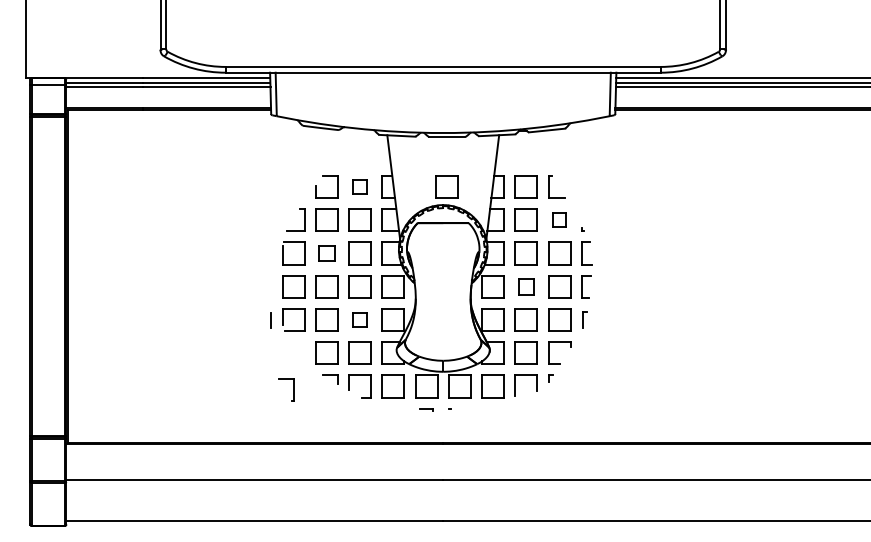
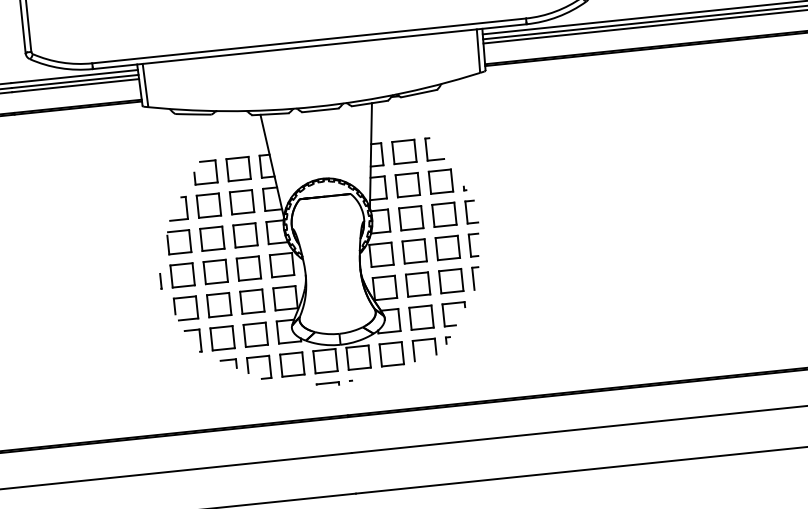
part: (359, 186) -> (238, 168), size x1.67
part: (446, 186) -> (324, 159), removed
part: (559, 219) -> (440, 181), size x1.67
part: (326, 253) -> (212, 238), size x1.43
part: (525, 286) -> (413, 251), size x1.43
part: (359, 319) -> (251, 301), size x1.67
part: (584, 319) -> (476, 278), size x1.43
line: (270, 320) -> (160, 281), moved
part: (293, 389) -> (200, 339), moved
part: (426, 409) -> (327, 384), size x1.67

